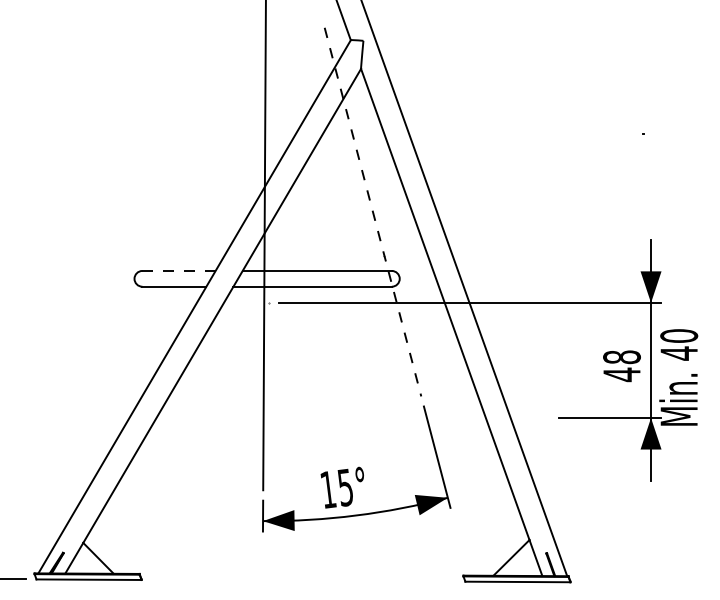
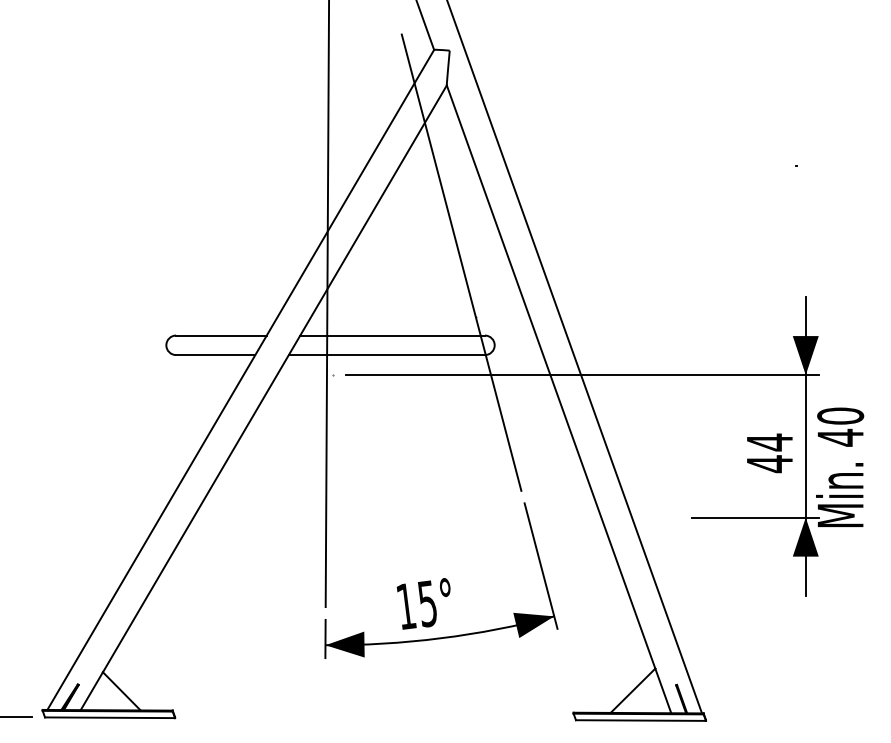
line: (372, 211) -> (461, 262), dashed -> solid
line: (178, 270) -> (220, 335), dashed -> solid
text: (621, 357) -> (769, 442), 48 -> 44

